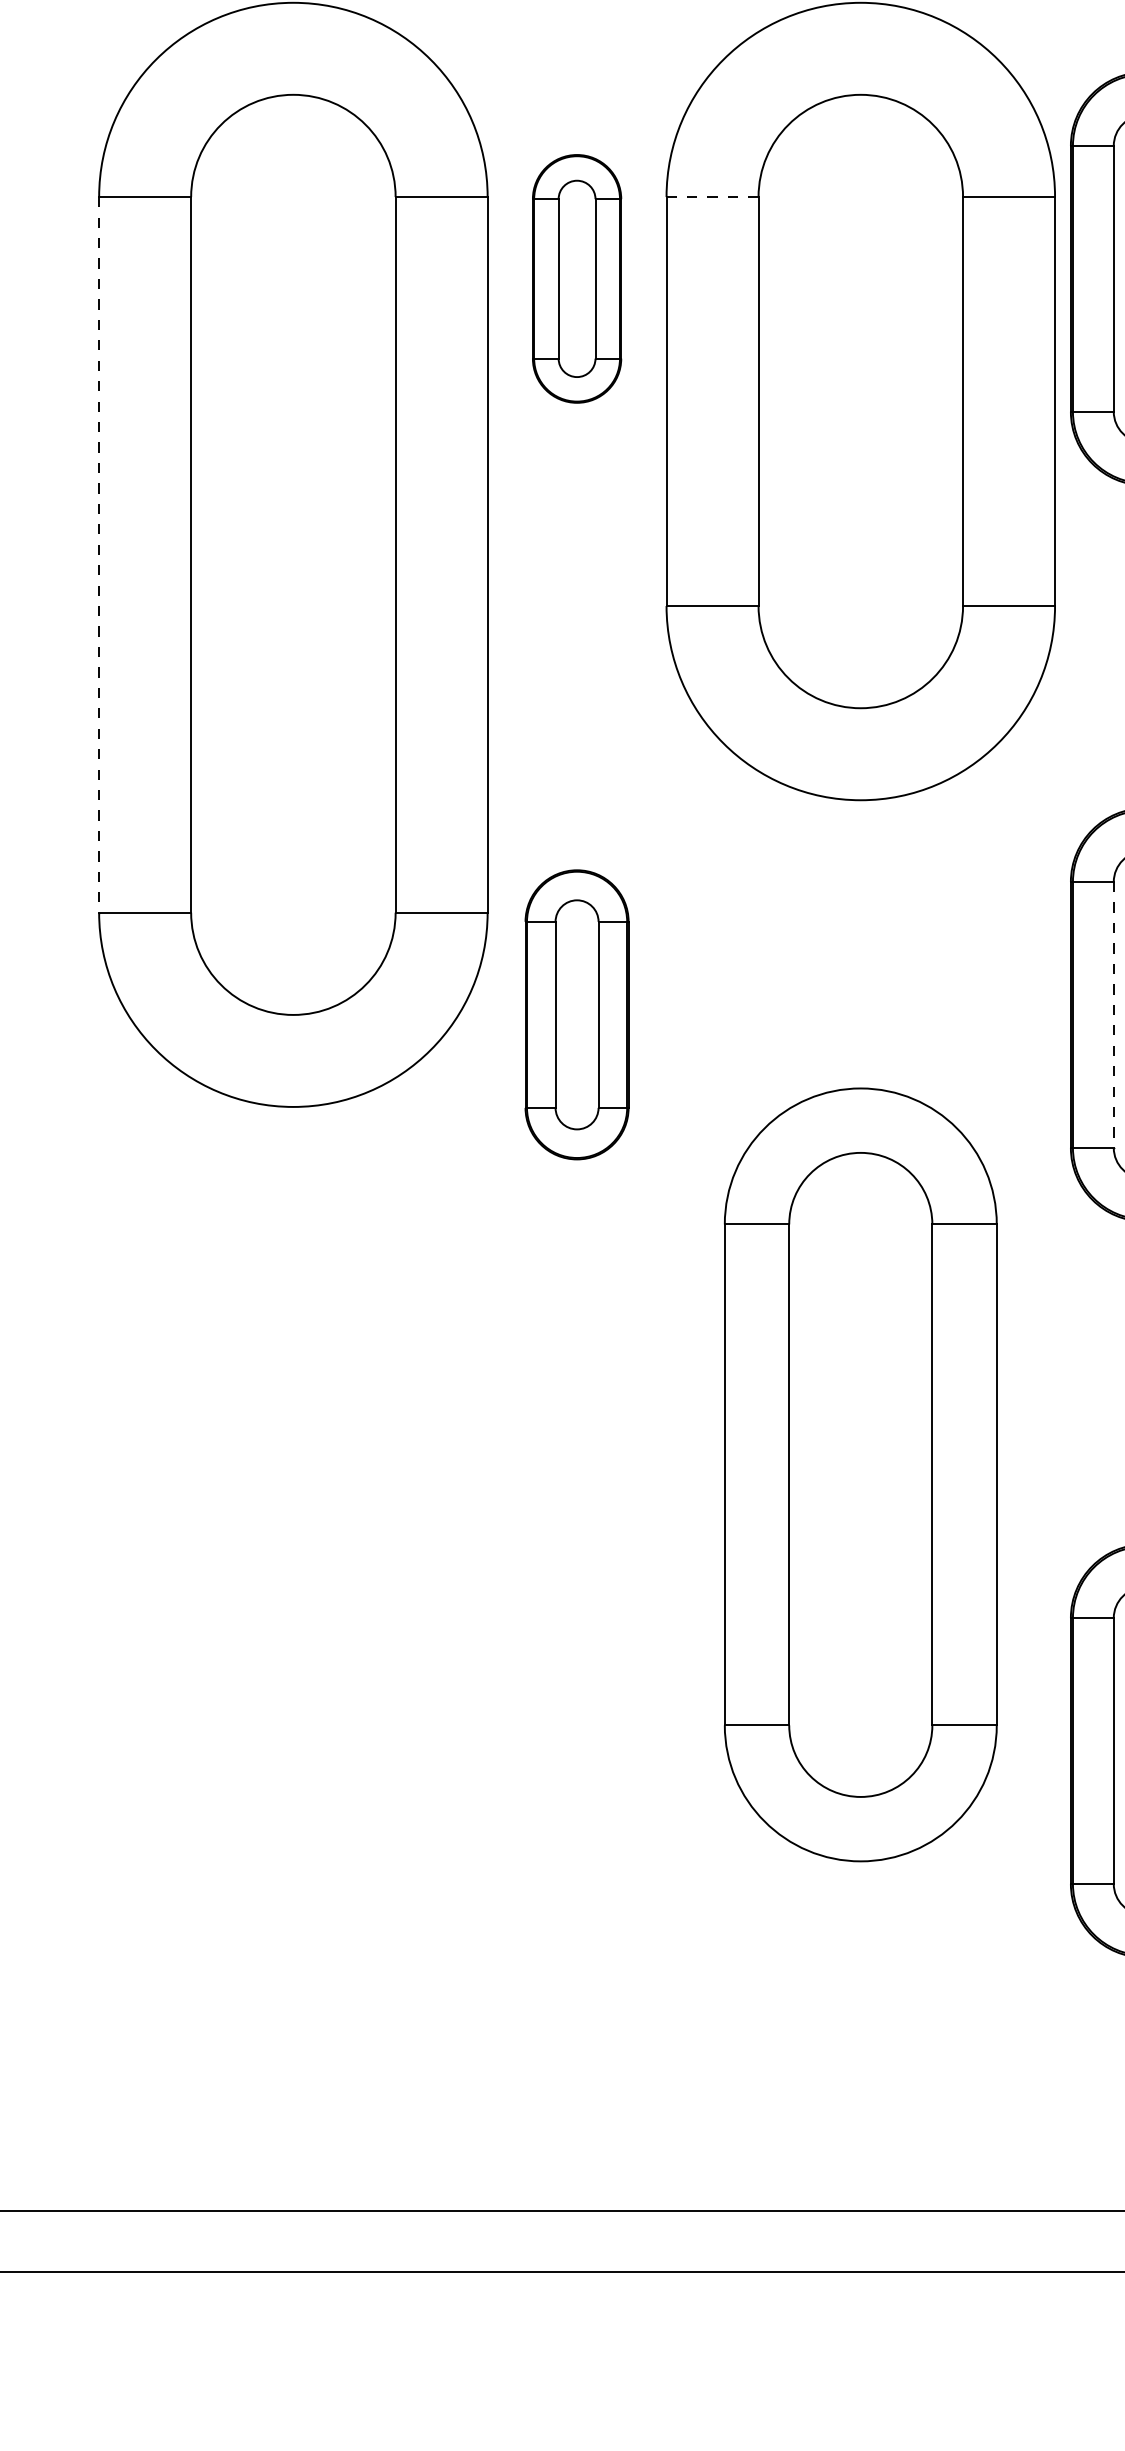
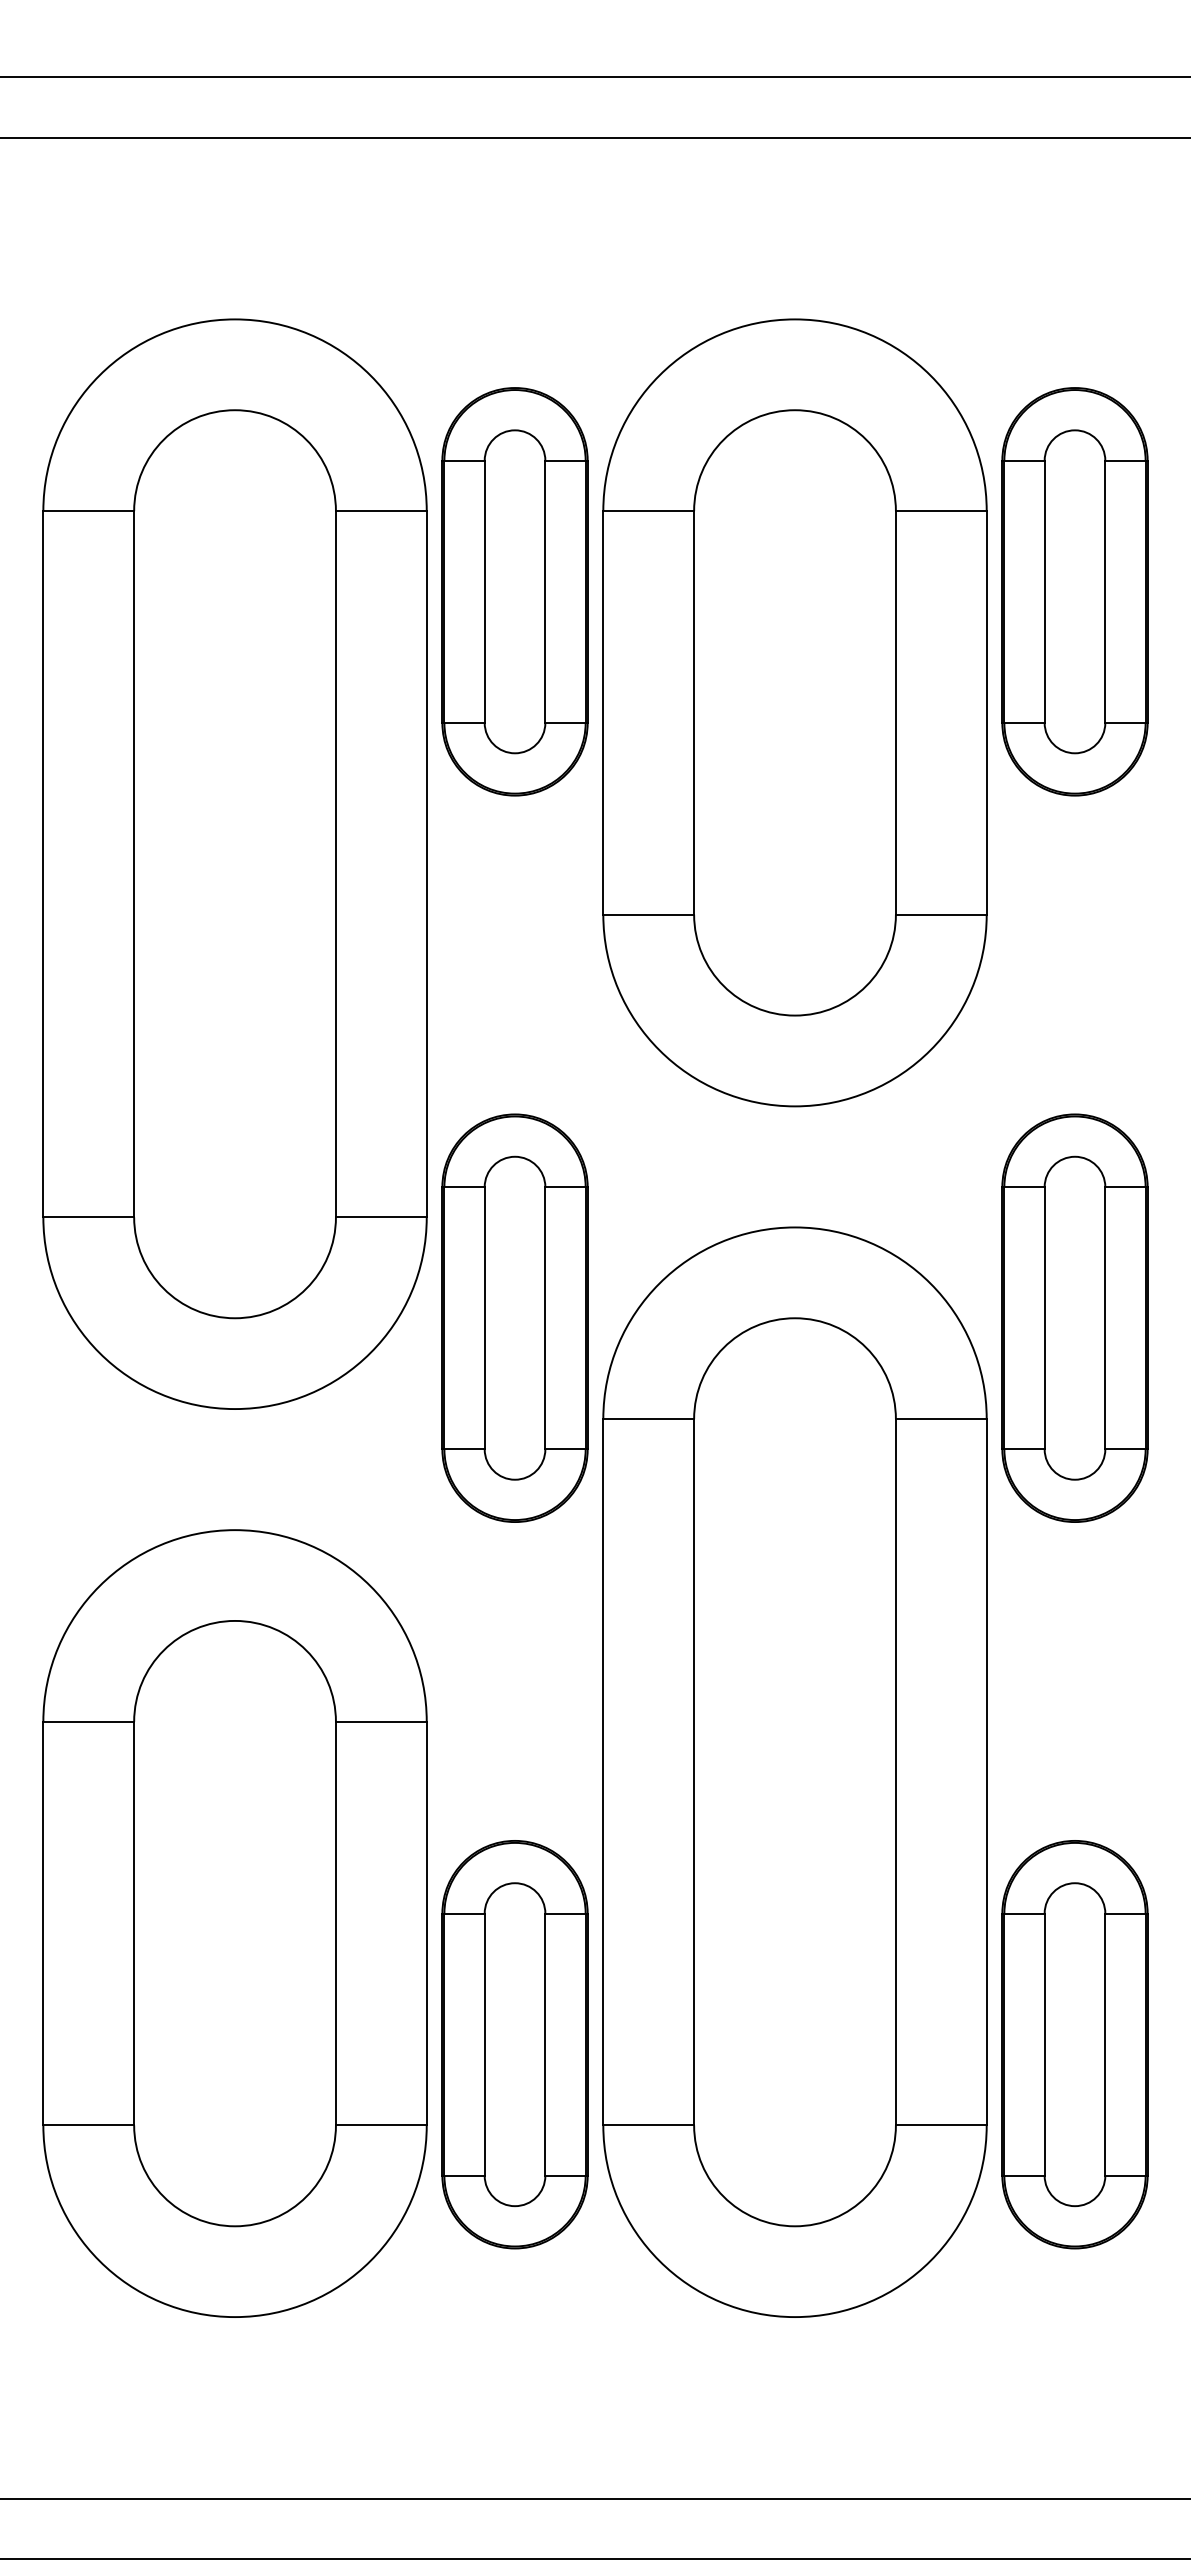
line: (712, 197) -> (648, 511), dashed -> solid
part: (576, 278) -> (514, 591), size x1.67
line: (99, 555) -> (43, 864), dashed -> solid
part: (576, 1014) -> (514, 1317), size x1.43
line: (1113, 1015) -> (1044, 1318), dashed -> solid
part: (860, 1474) -> (794, 1771), size x1.43
part: (292, 1628) -> (234, 1923), added
part: (576, 1750) -> (514, 2044), added

